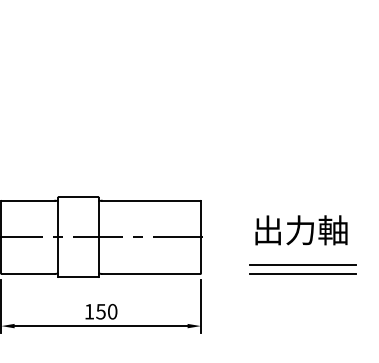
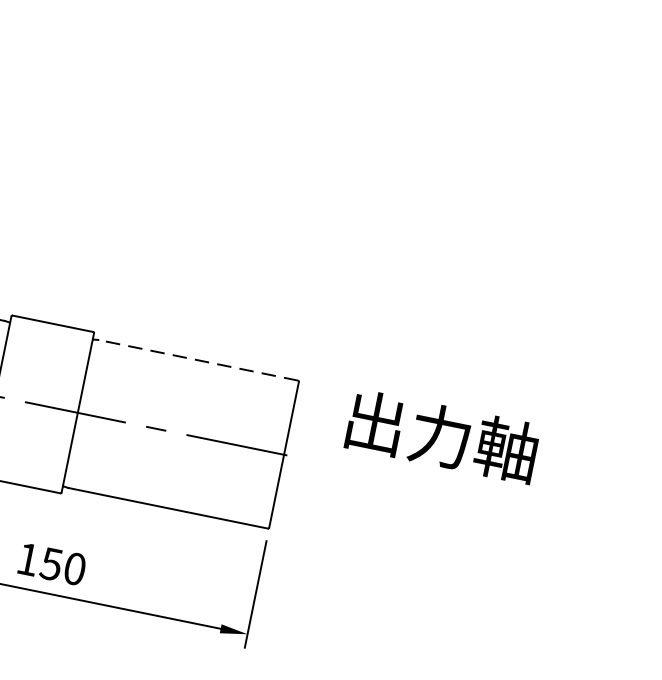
line: (150, 200) -> (197, 359), solid -> dashed
text: (301, 230) -> (442, 436), moved
line: (303, 265) -> (479, 553), removed
line: (303, 274) -> (476, 572), removed

